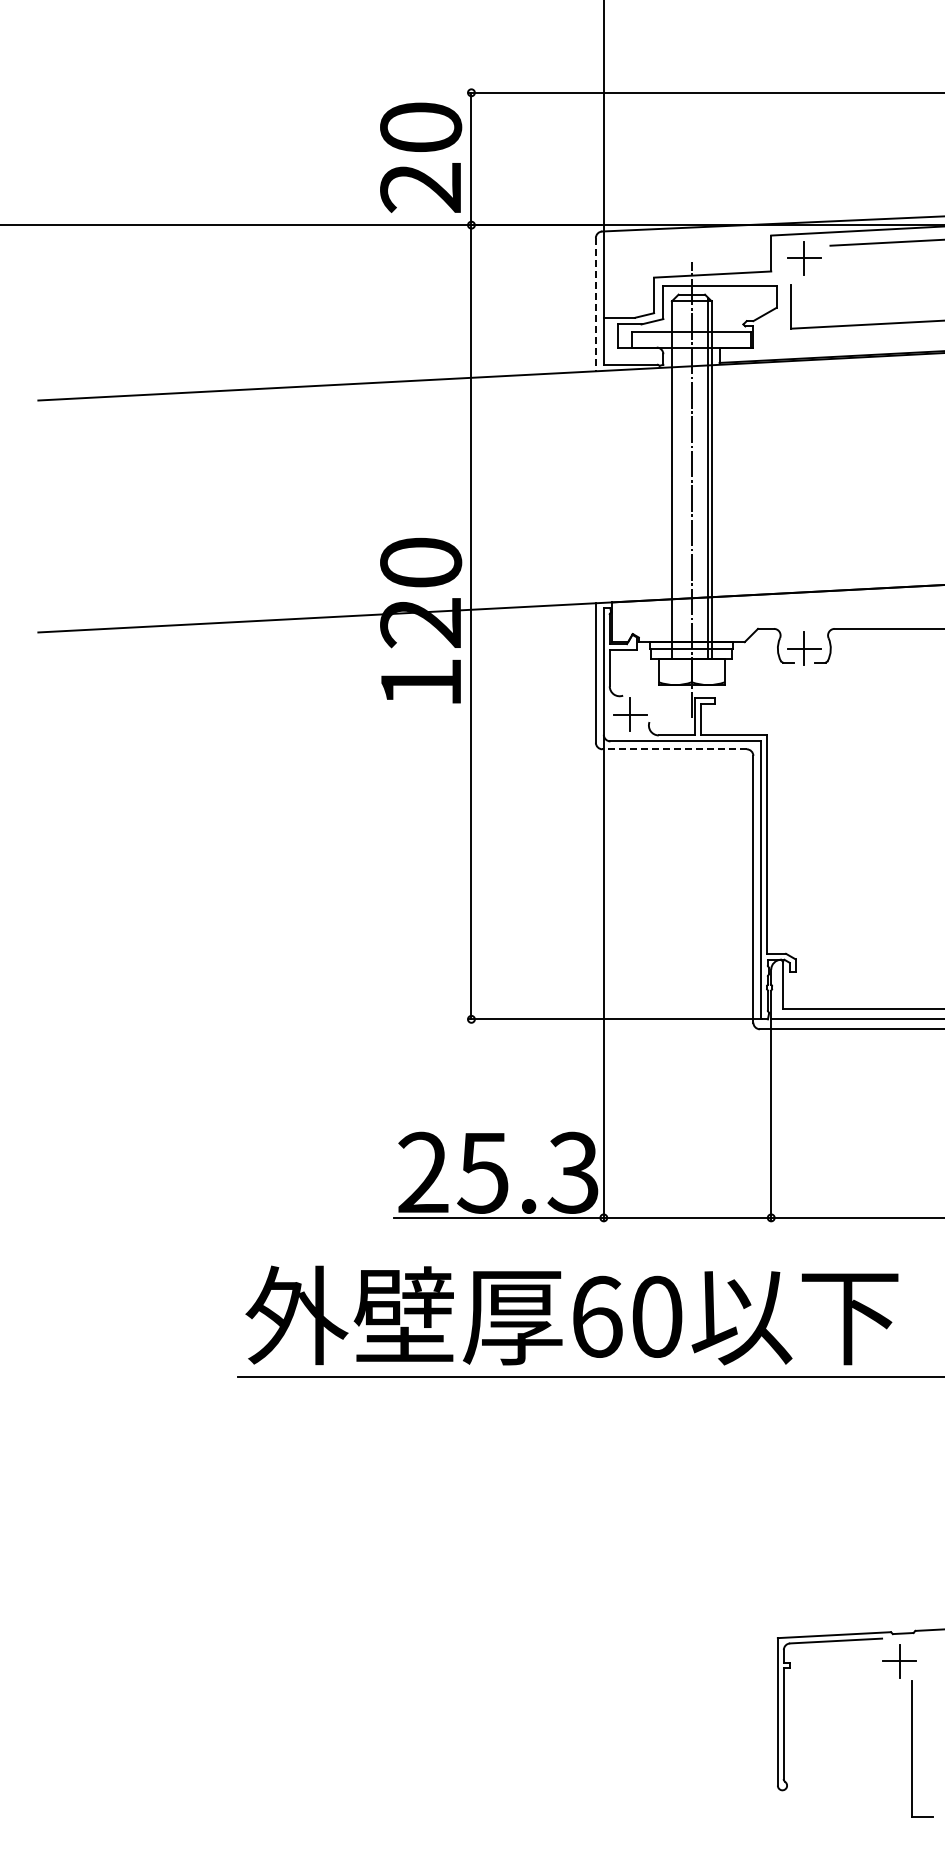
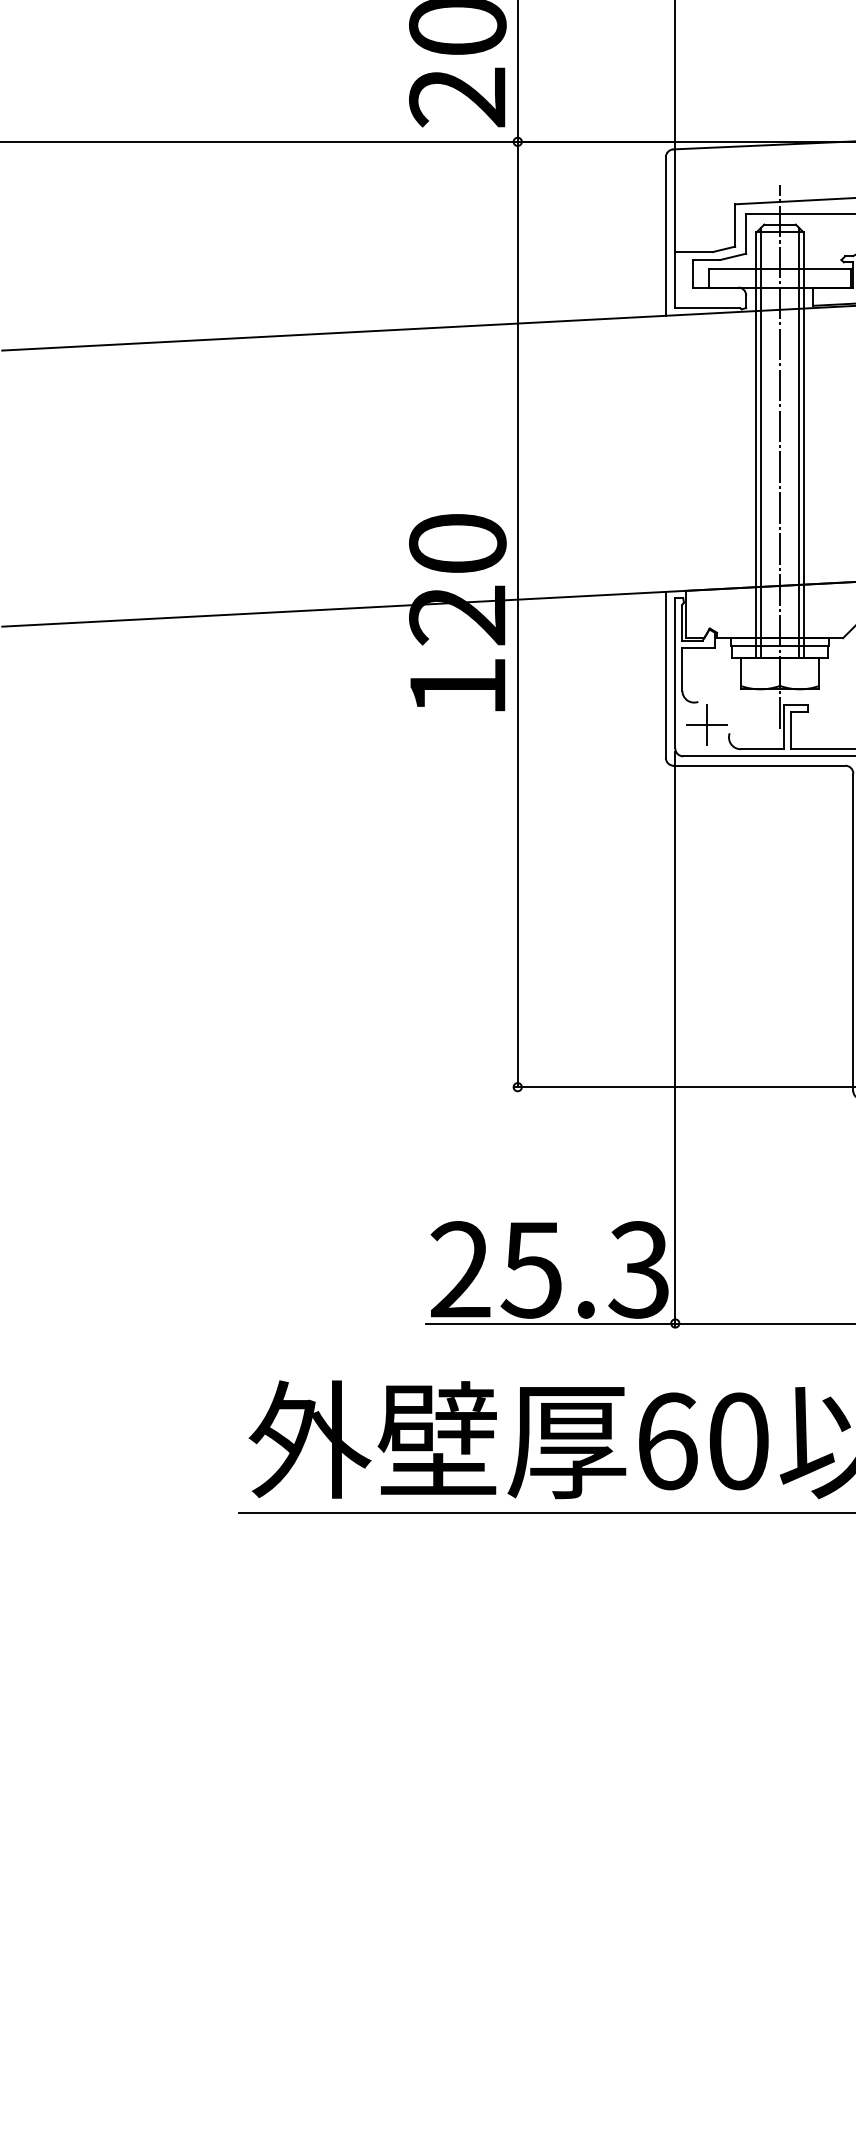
line: (595, 304) -> (665, 236), dashed -> solid
line: (675, 477) -> (760, 442), added
line: (674, 749) -> (759, 765), dashed -> solid

